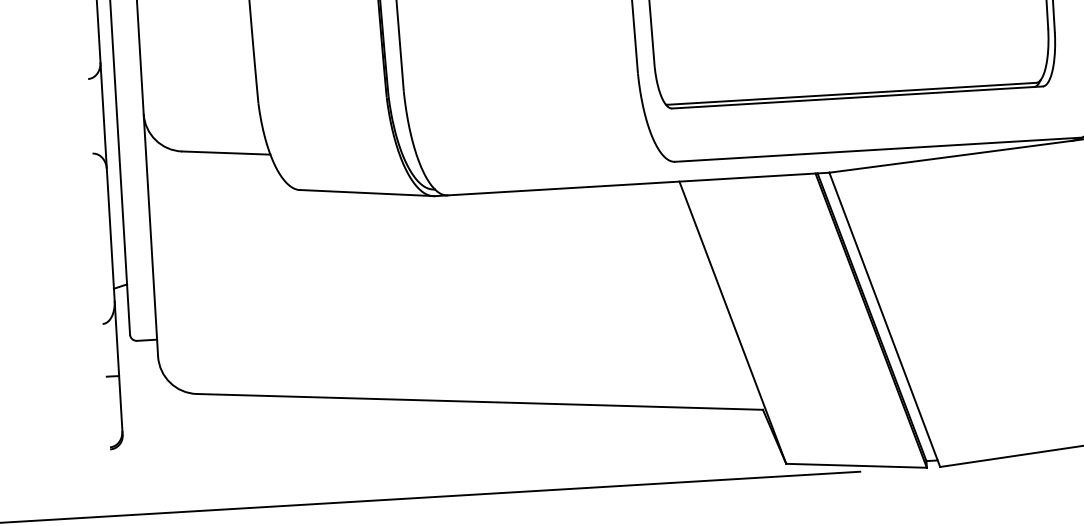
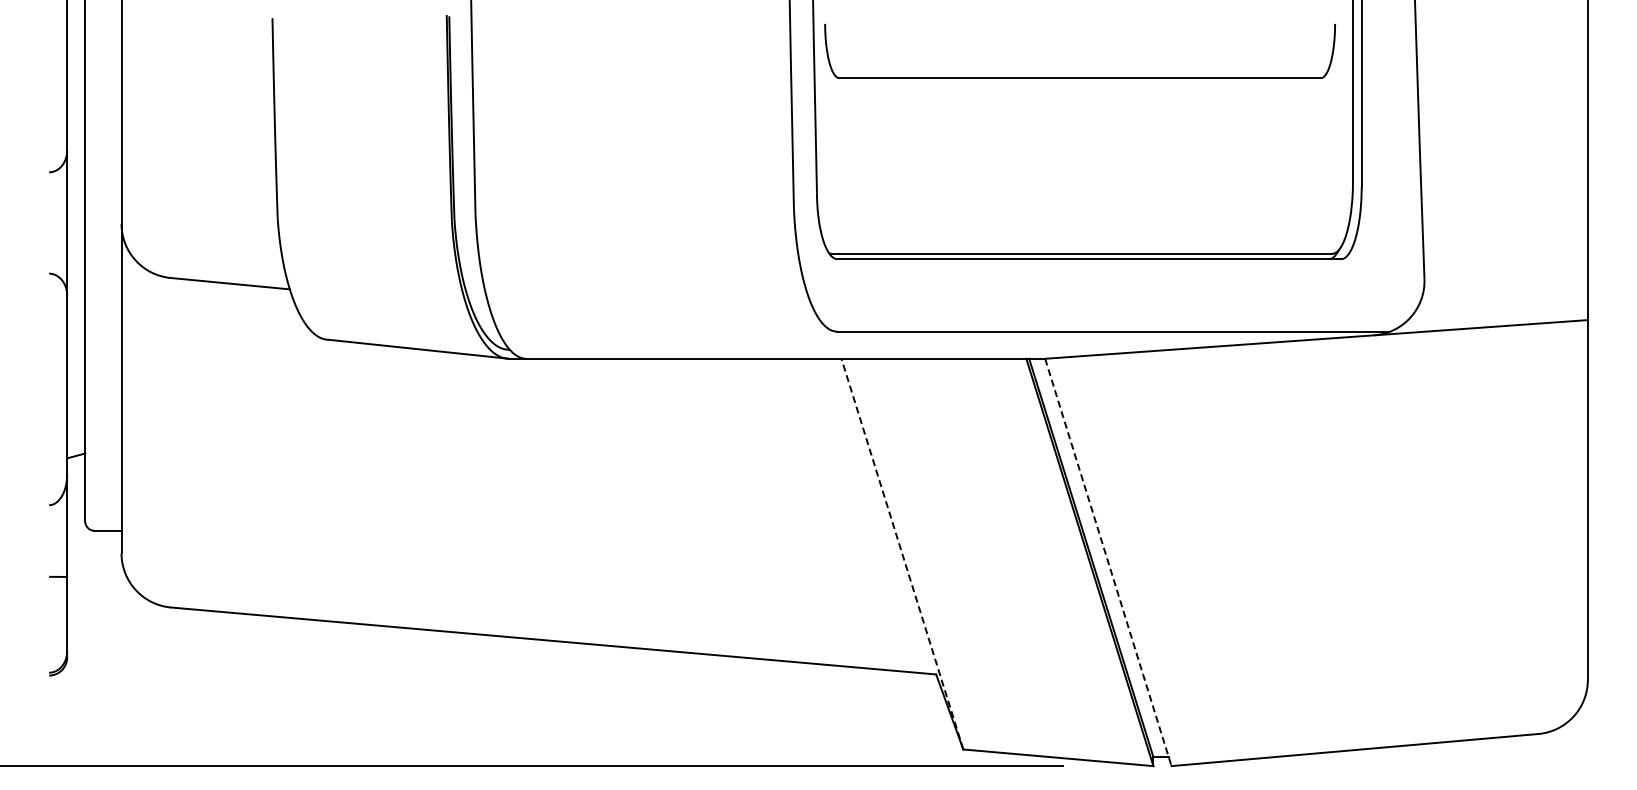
line: (884, 319) -> (1108, 562), solid -> dashed
line: (732, 322) -> (902, 554), solid -> dashed

